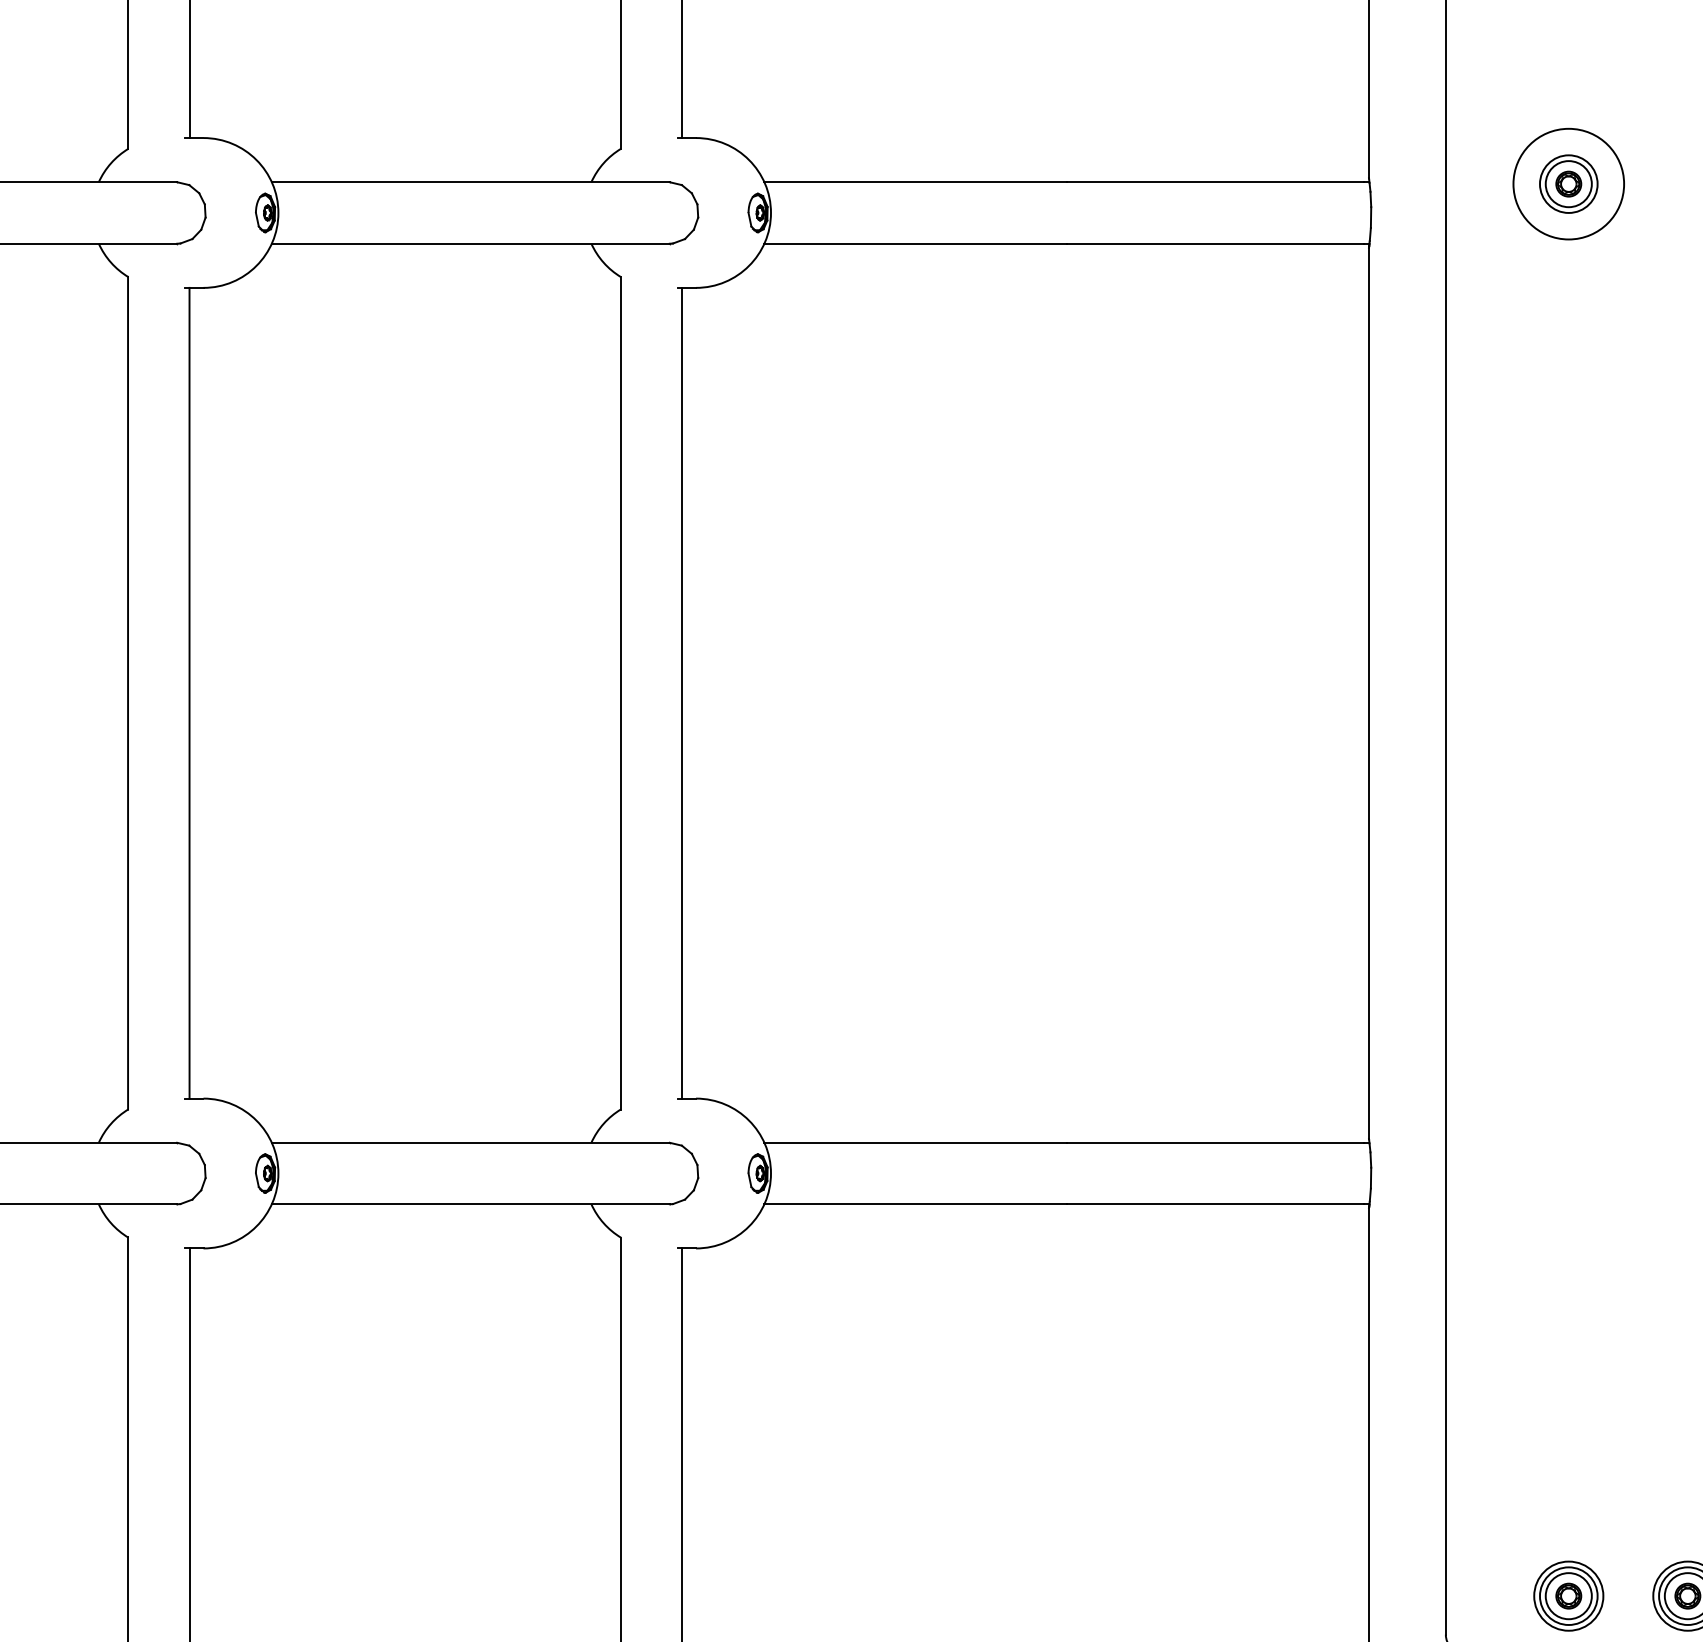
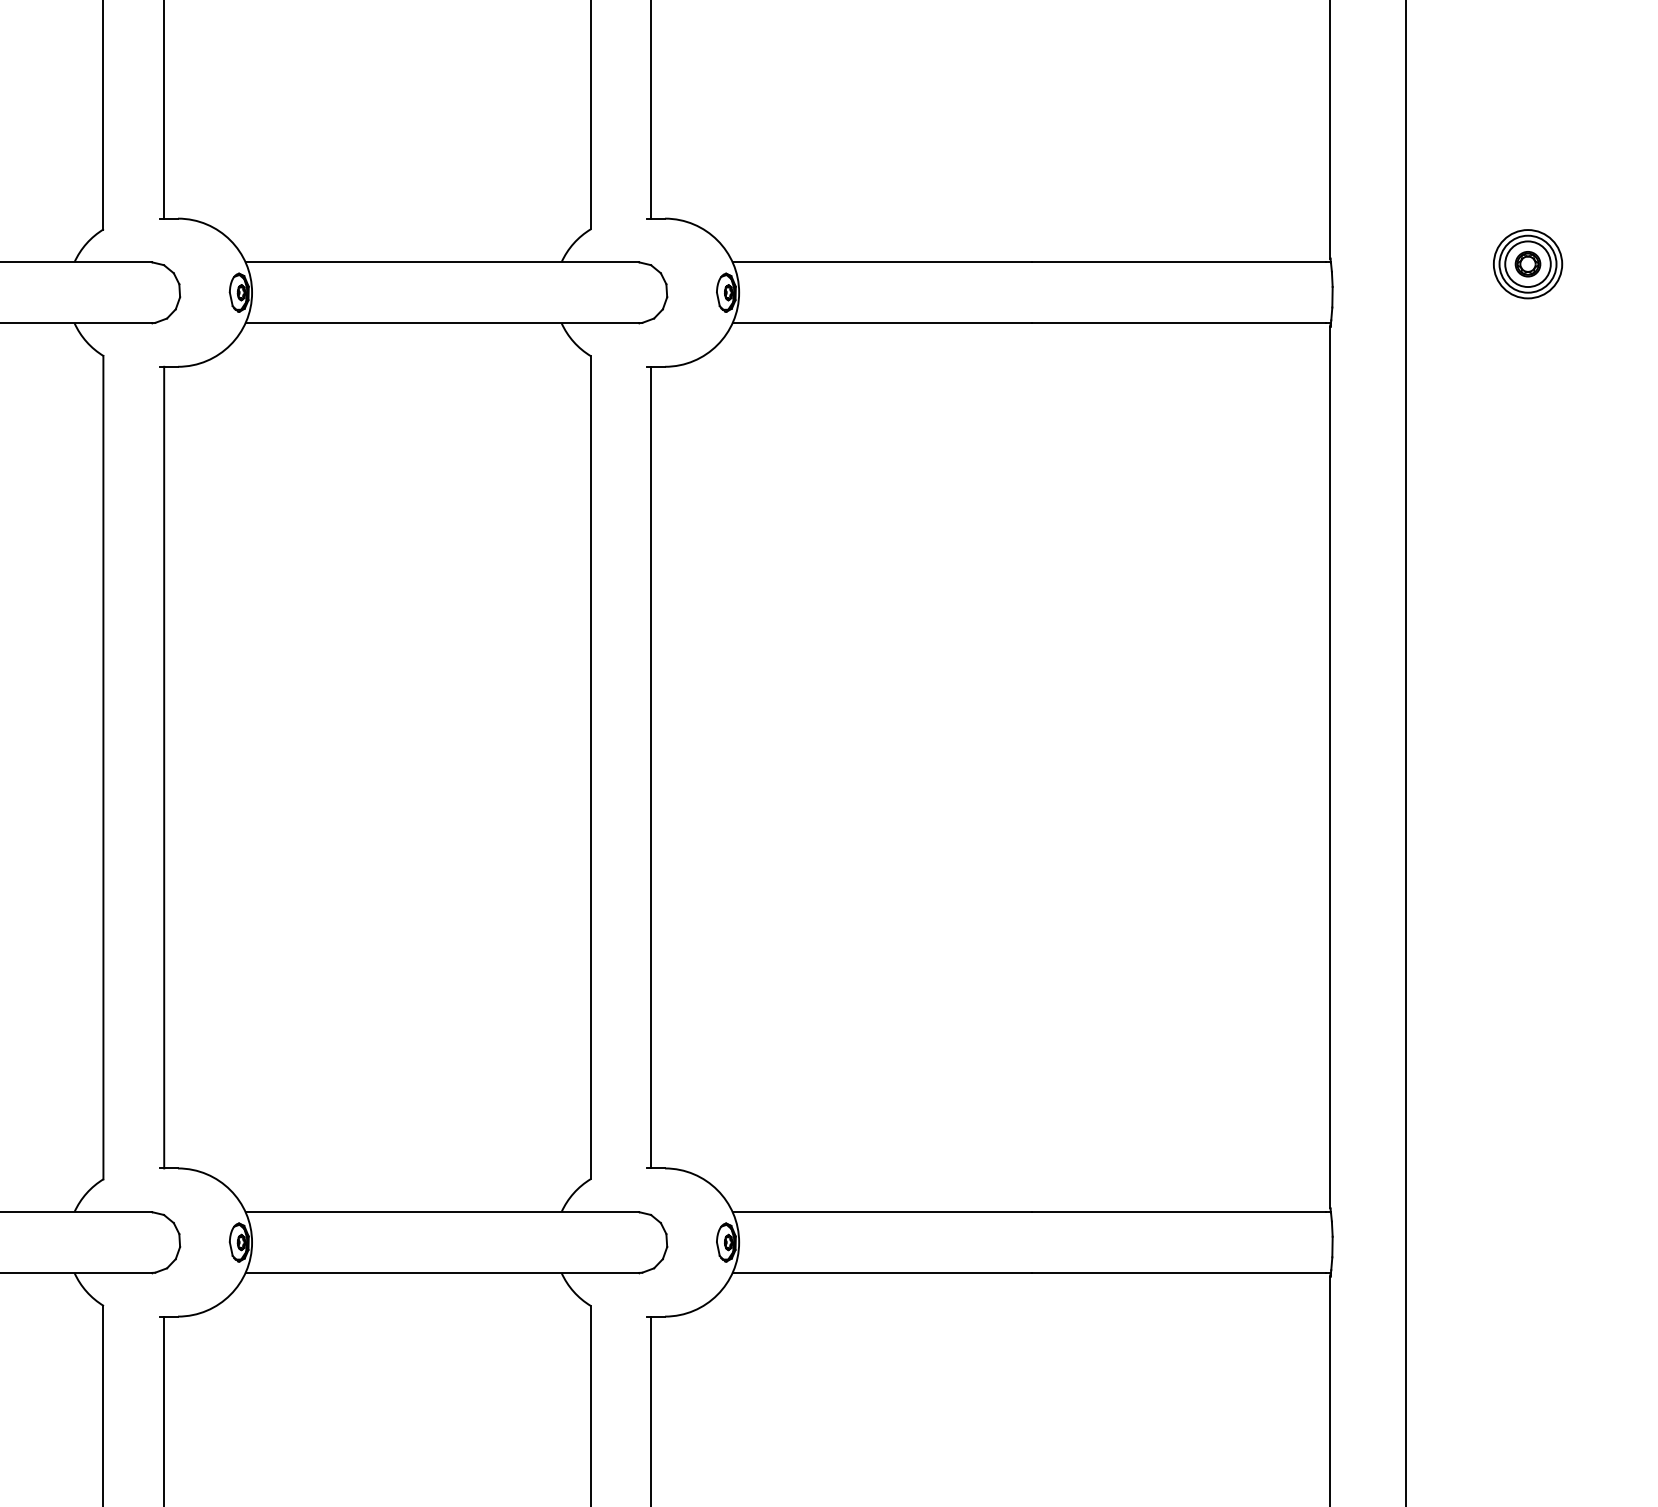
circle: (1568, 183) -> (1527, 263), size x0.62

